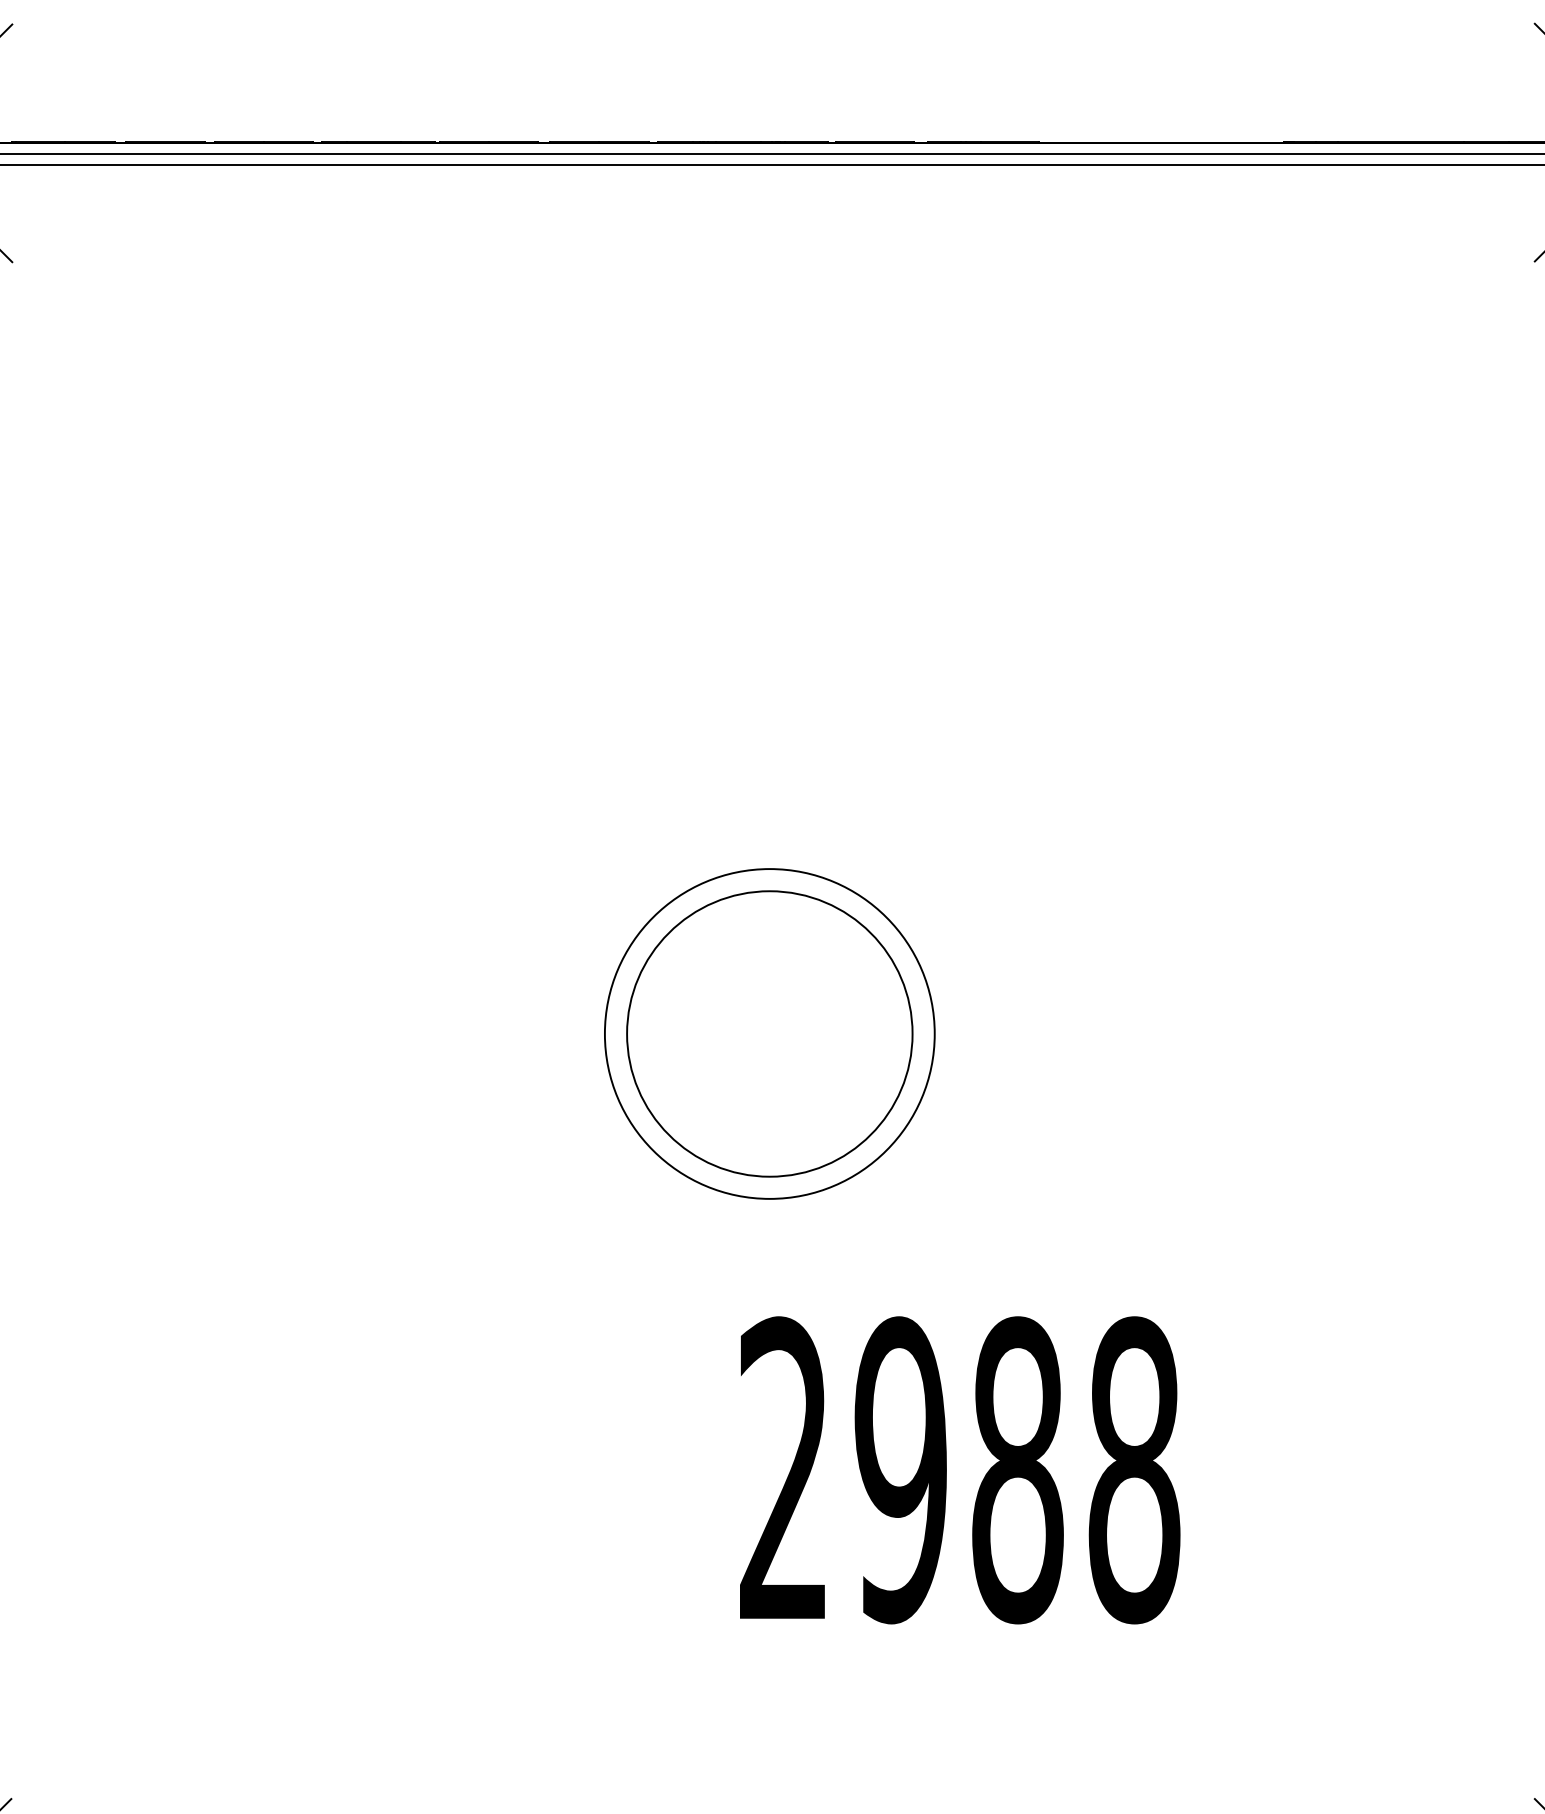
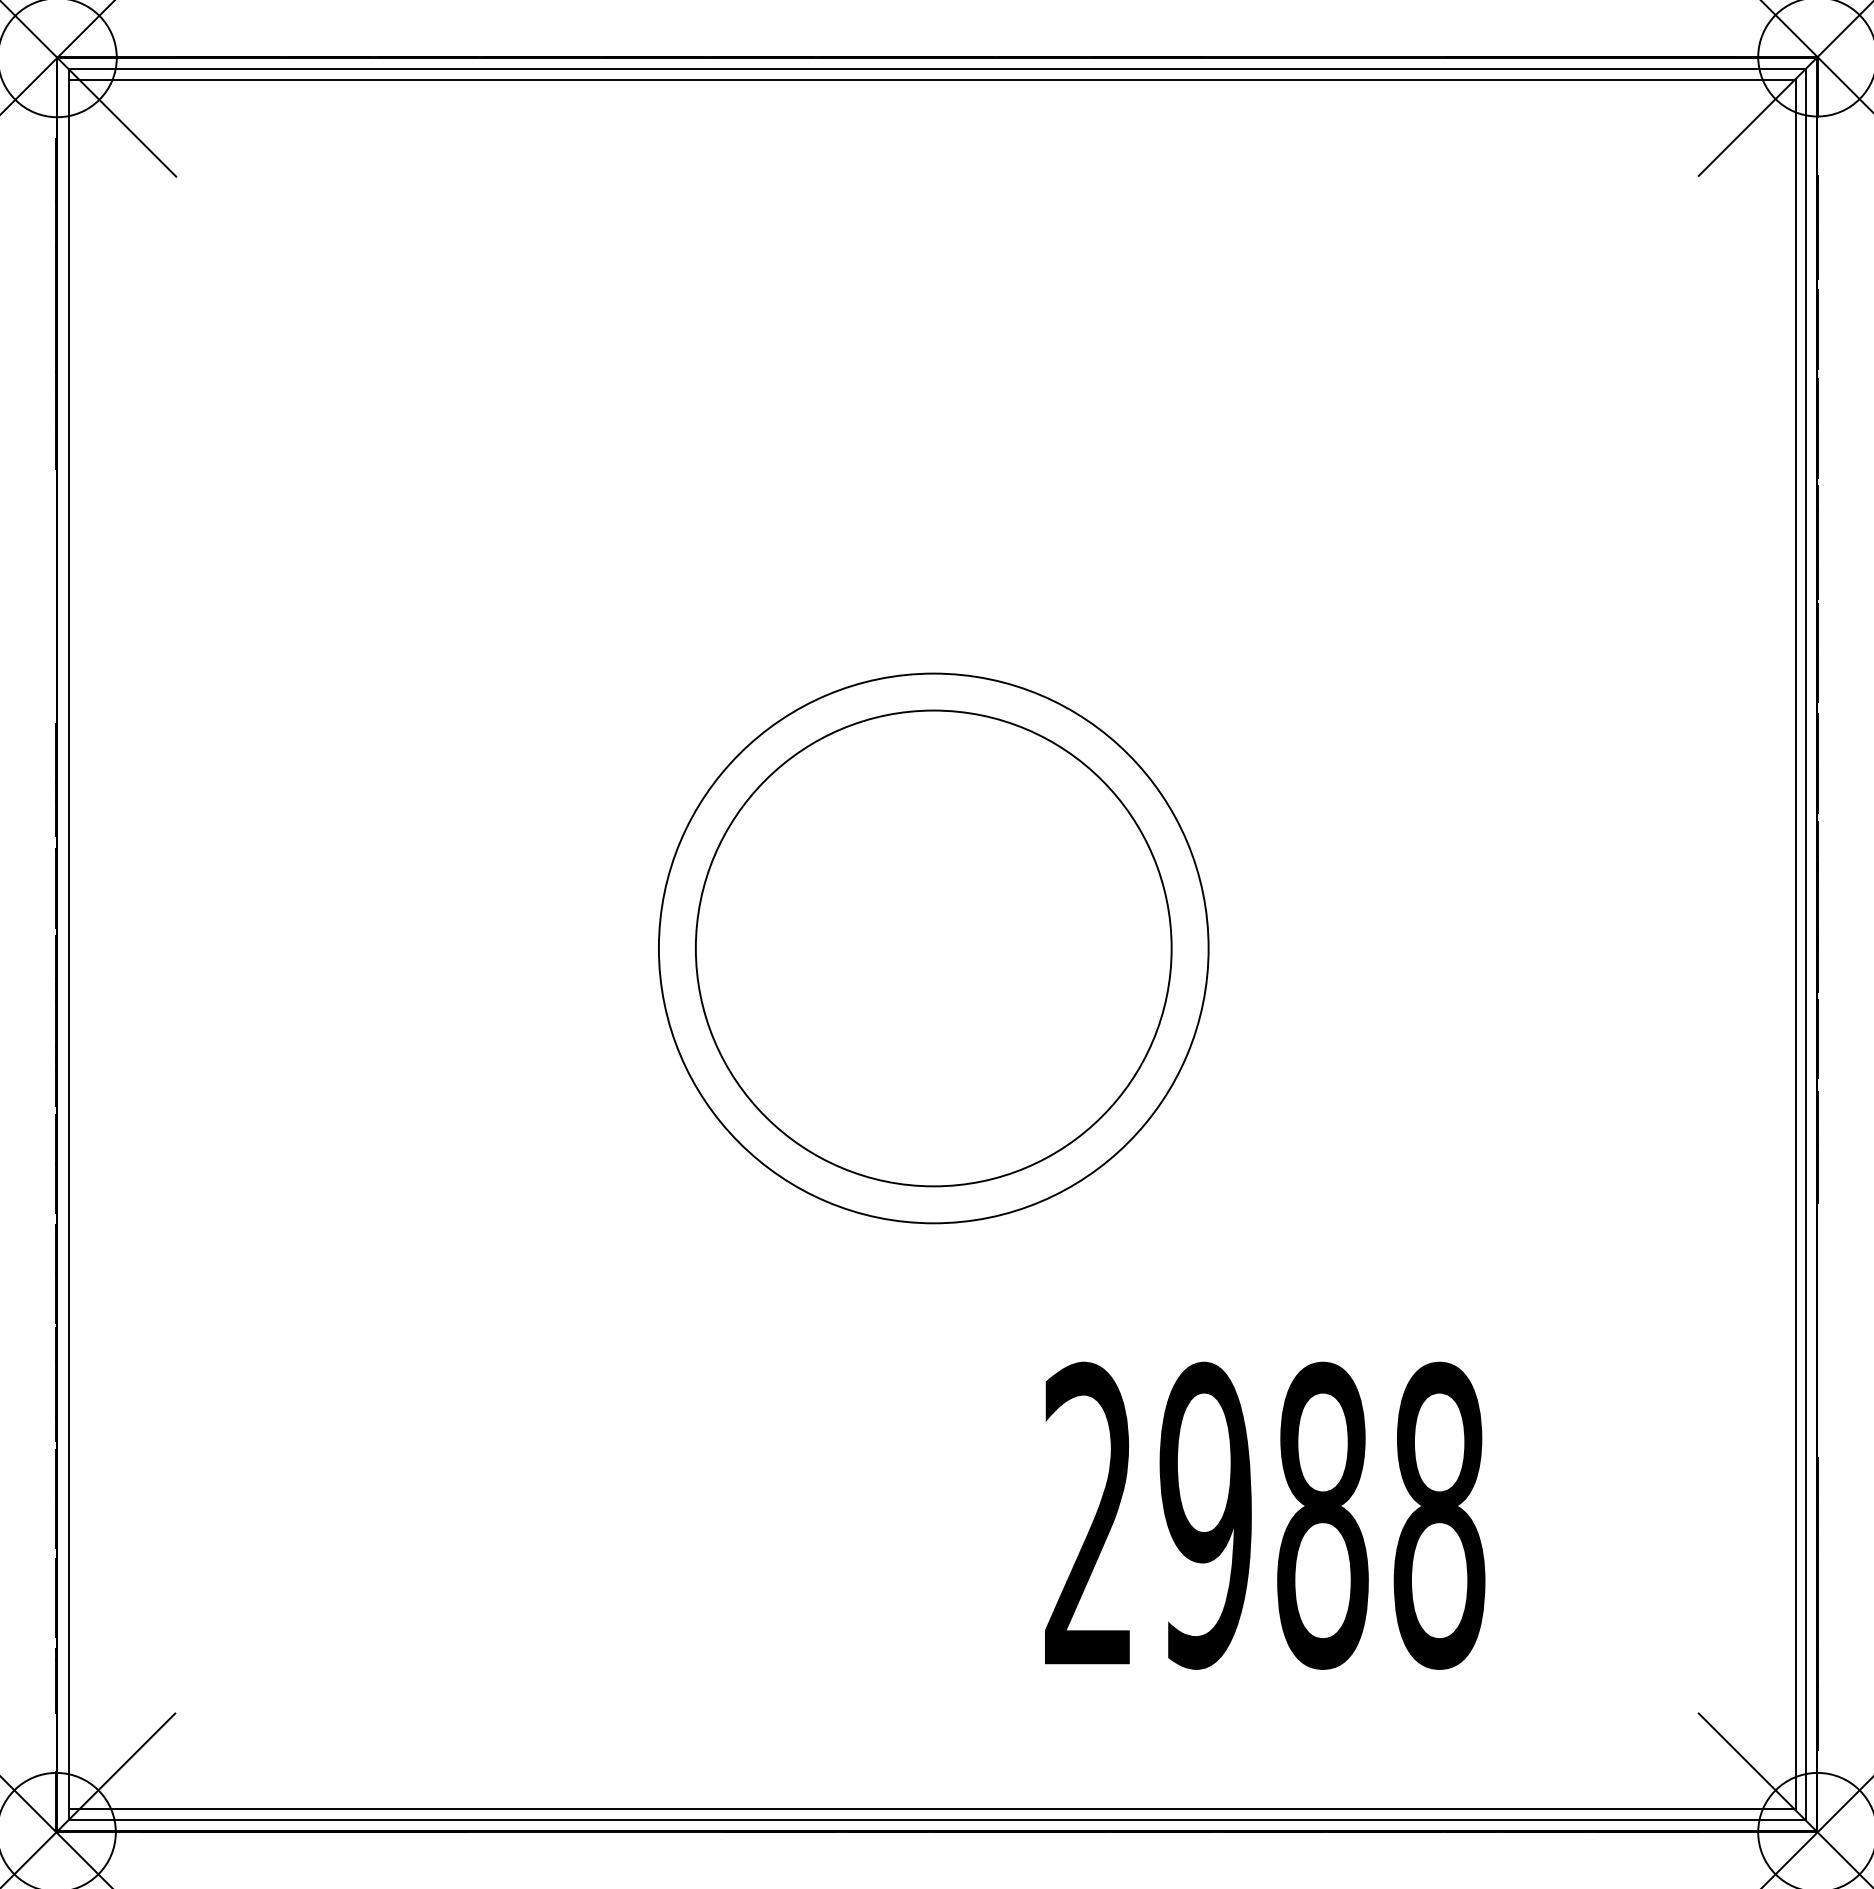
circle: (769, 1034) -> (933, 948), size x1.67
circle: (769, 1034) -> (933, 948), size x1.67
text: (960, 1470) -> (1265, 1515), moved

